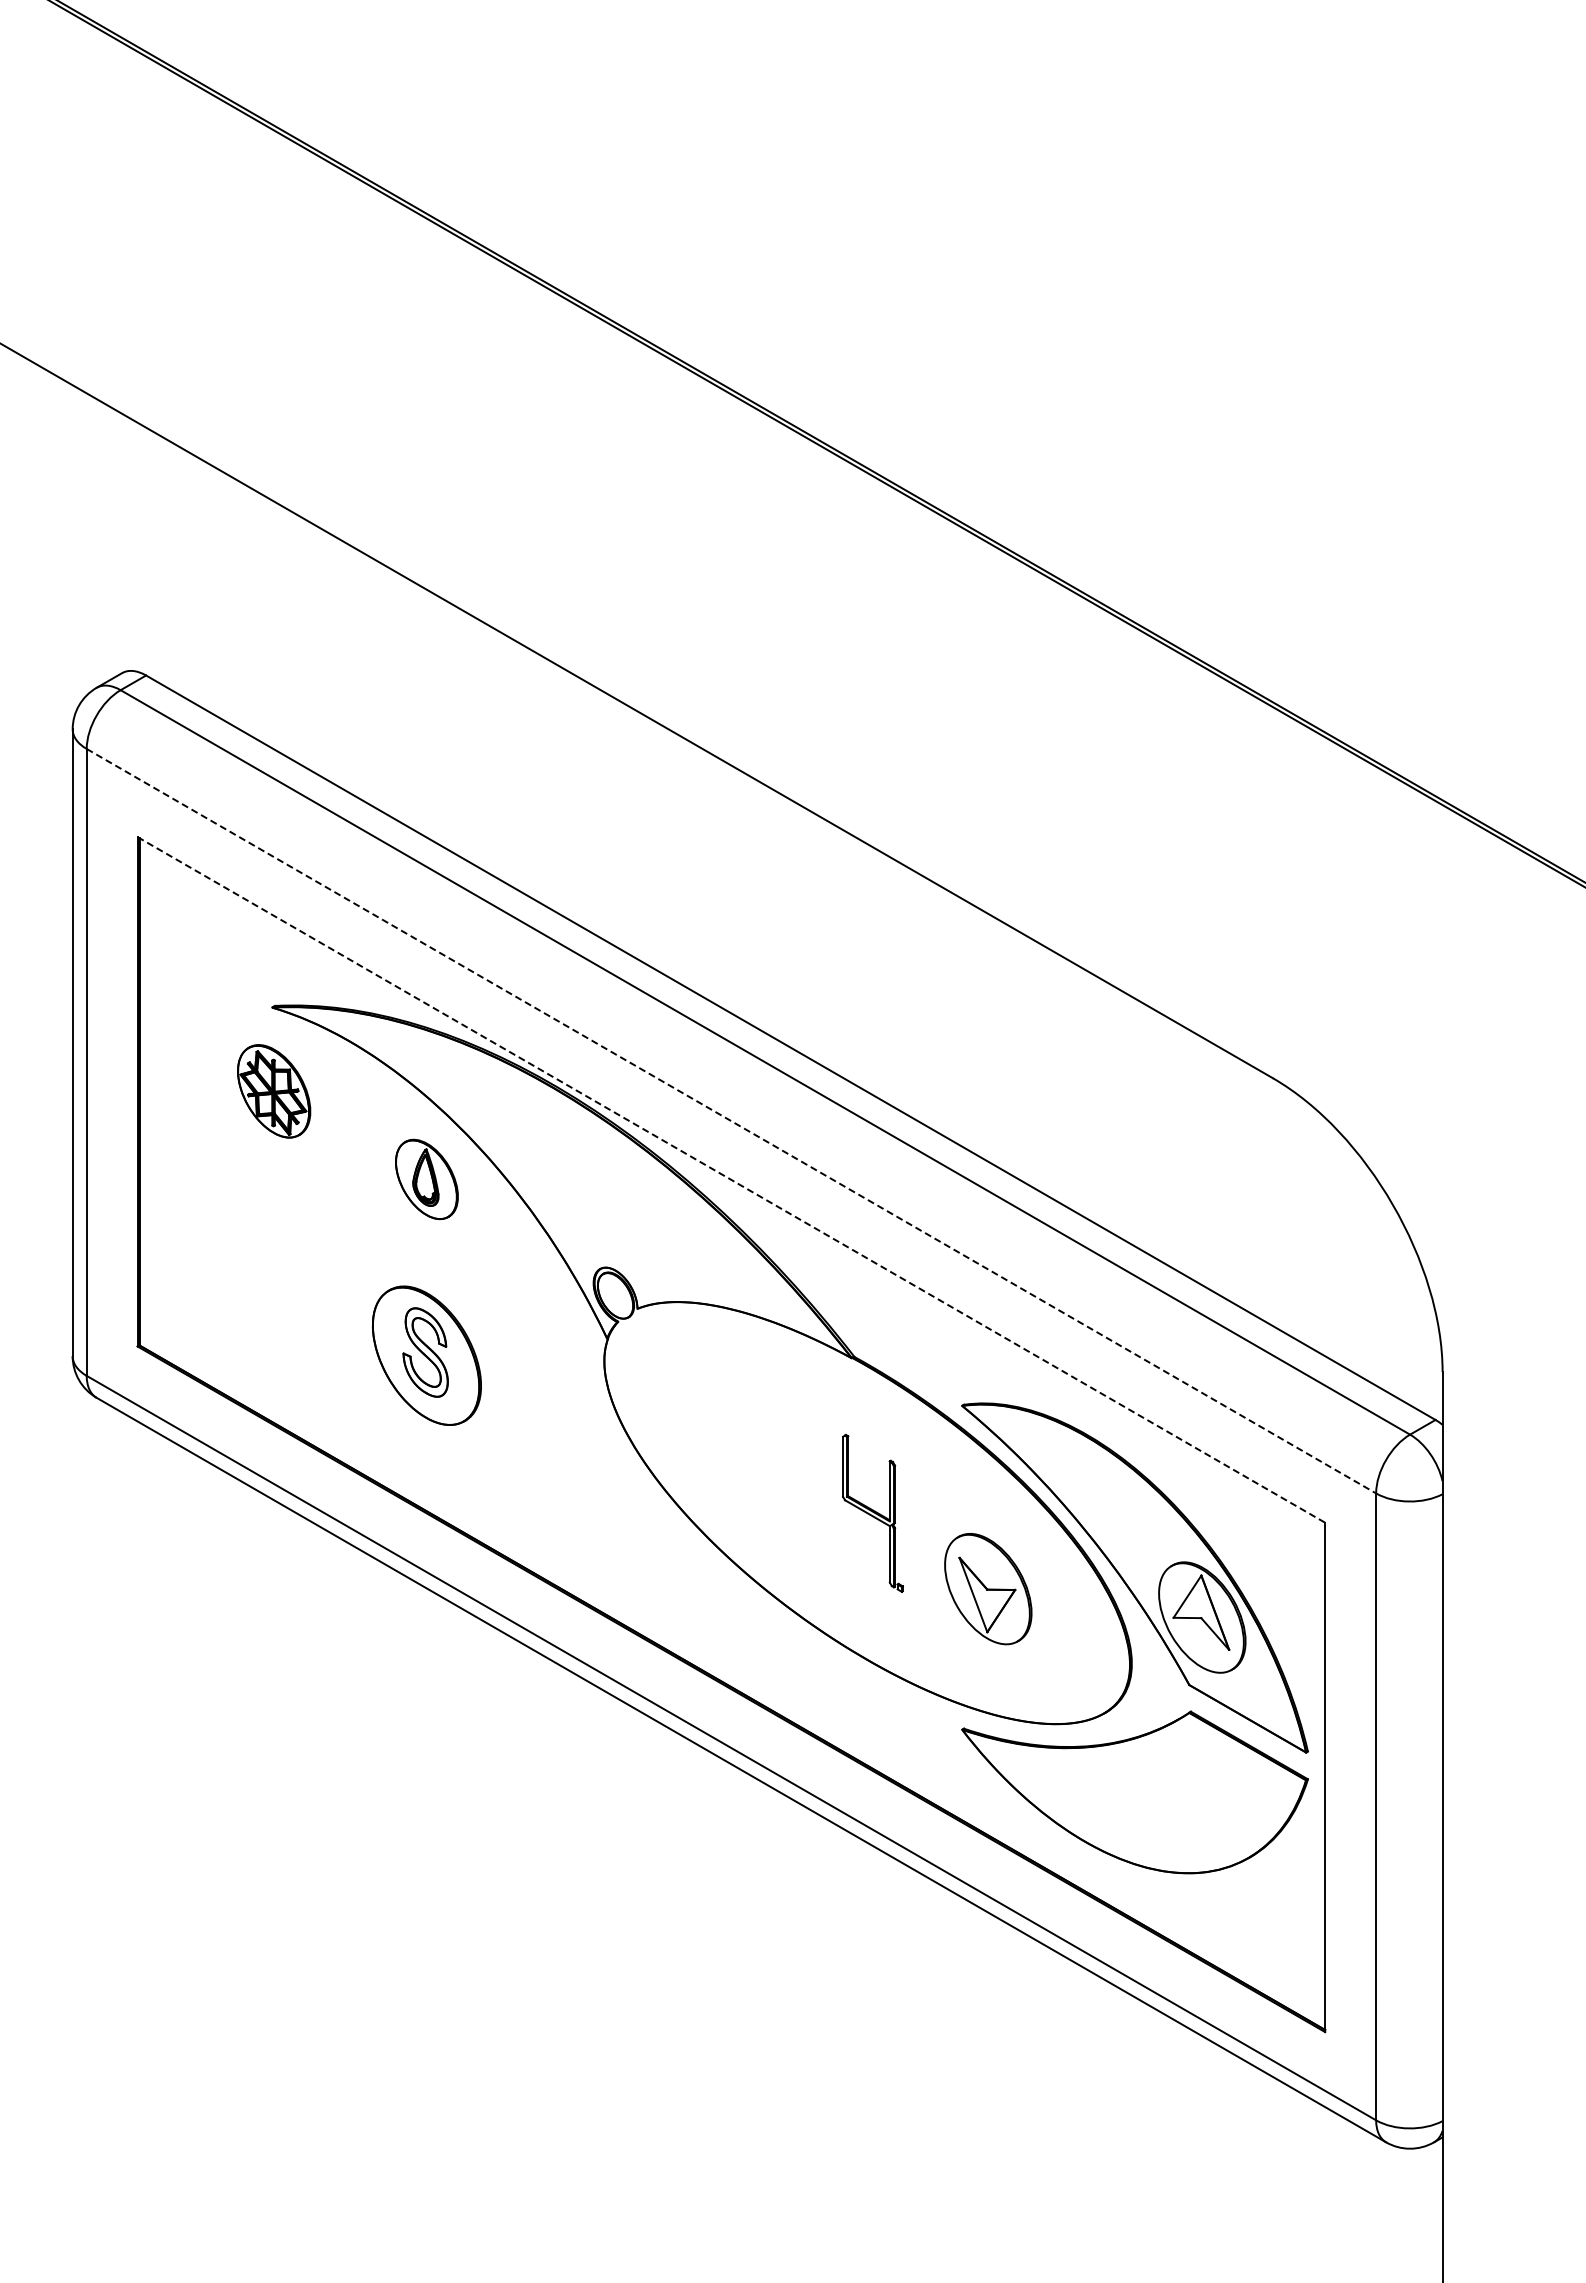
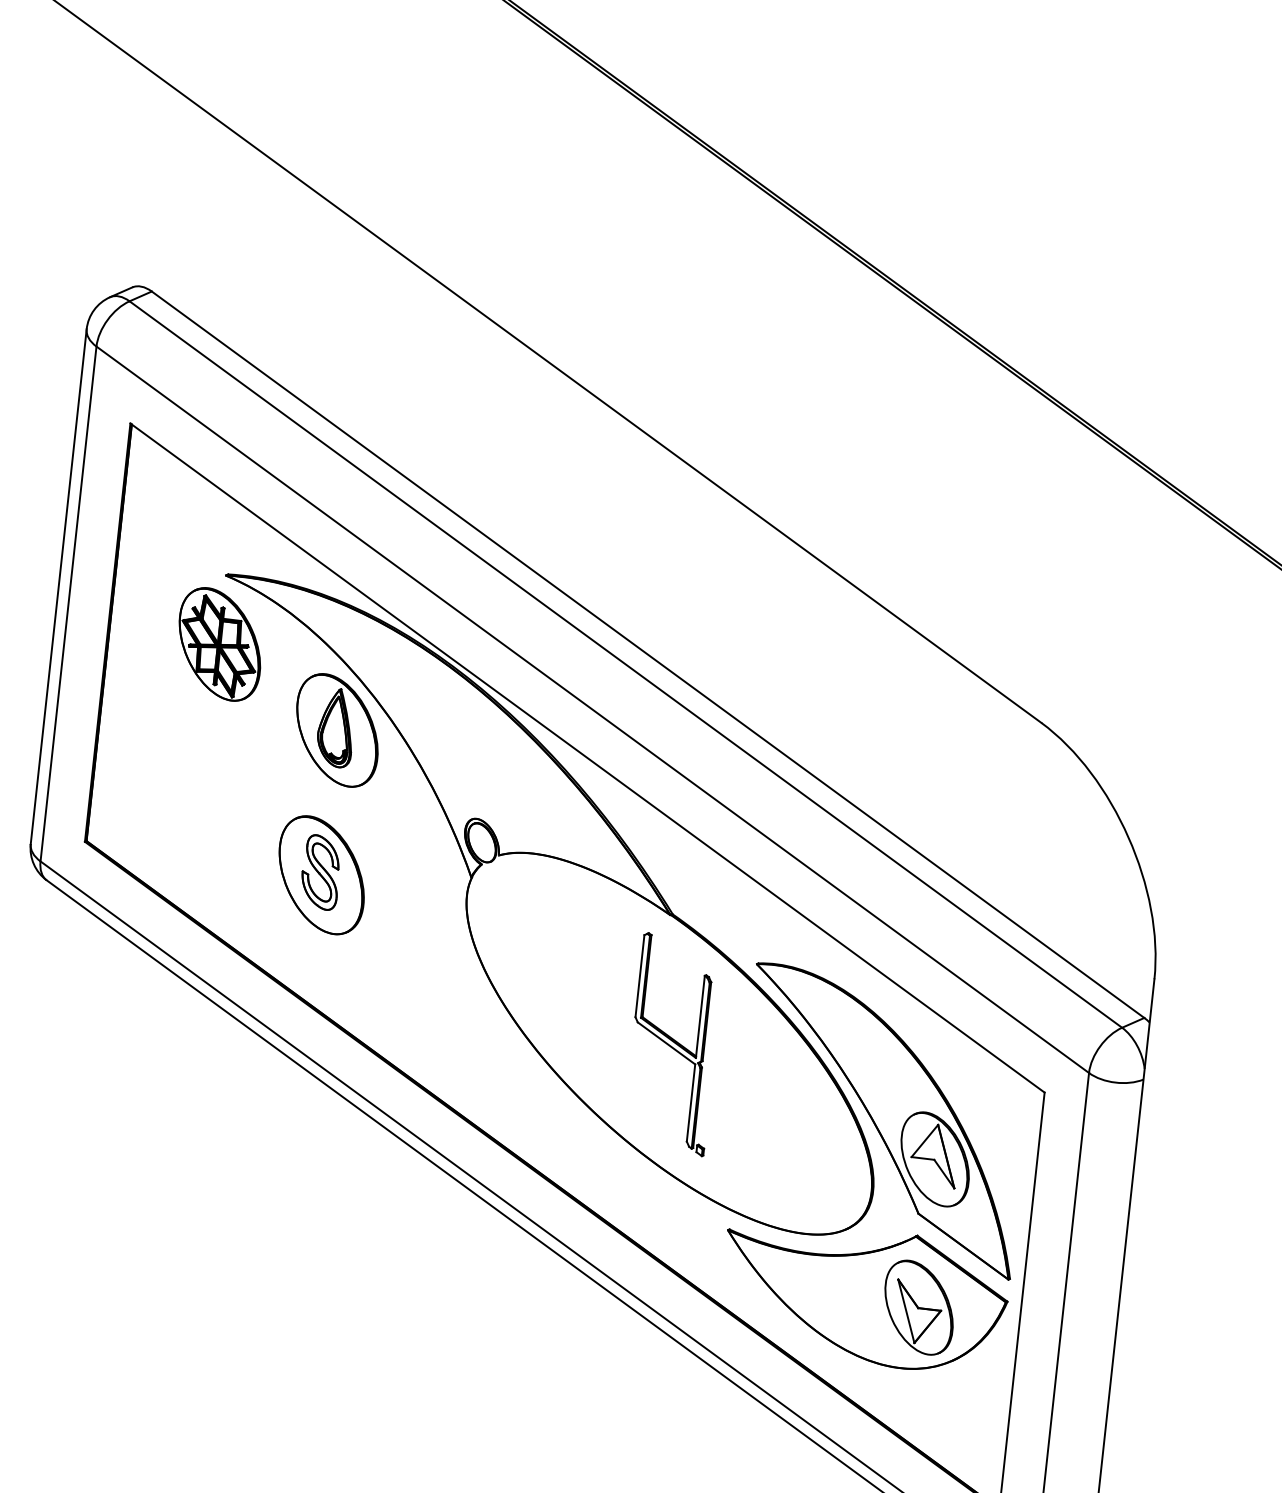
part: (273, 1091) -> (219, 644), size x1.43
line: (731, 1121) -> (592, 710), dashed -> solid
part: (426, 1179) -> (337, 730), size x1.67
line: (731, 1179) -> (587, 757), dashed -> solid
part: (872, 1513) -> (673, 1044), size x1.67
part: (988, 1589) -> (919, 1308), moved

